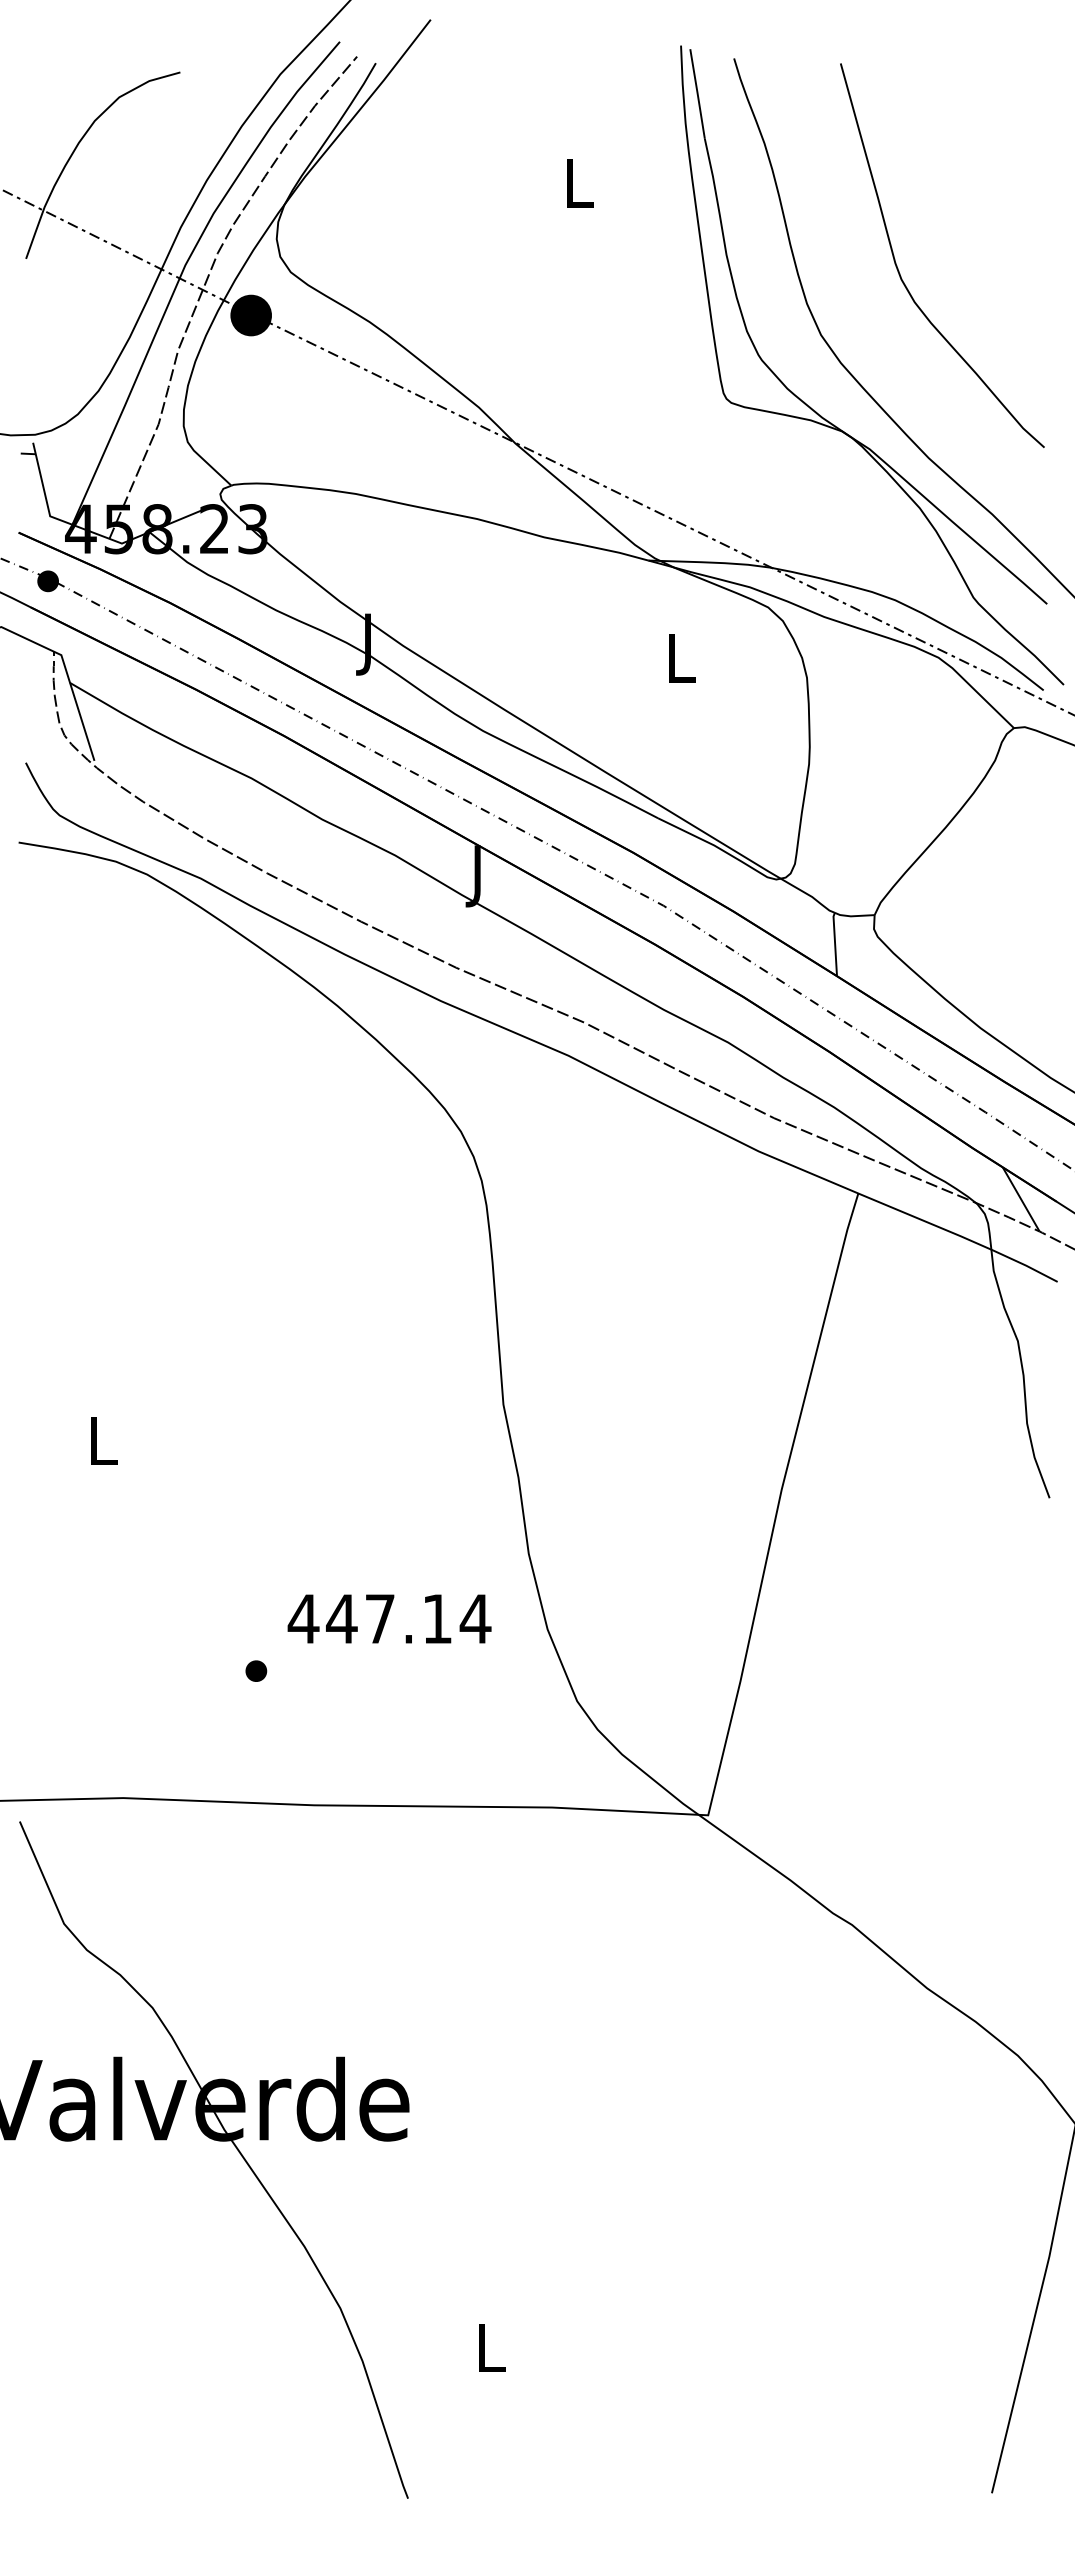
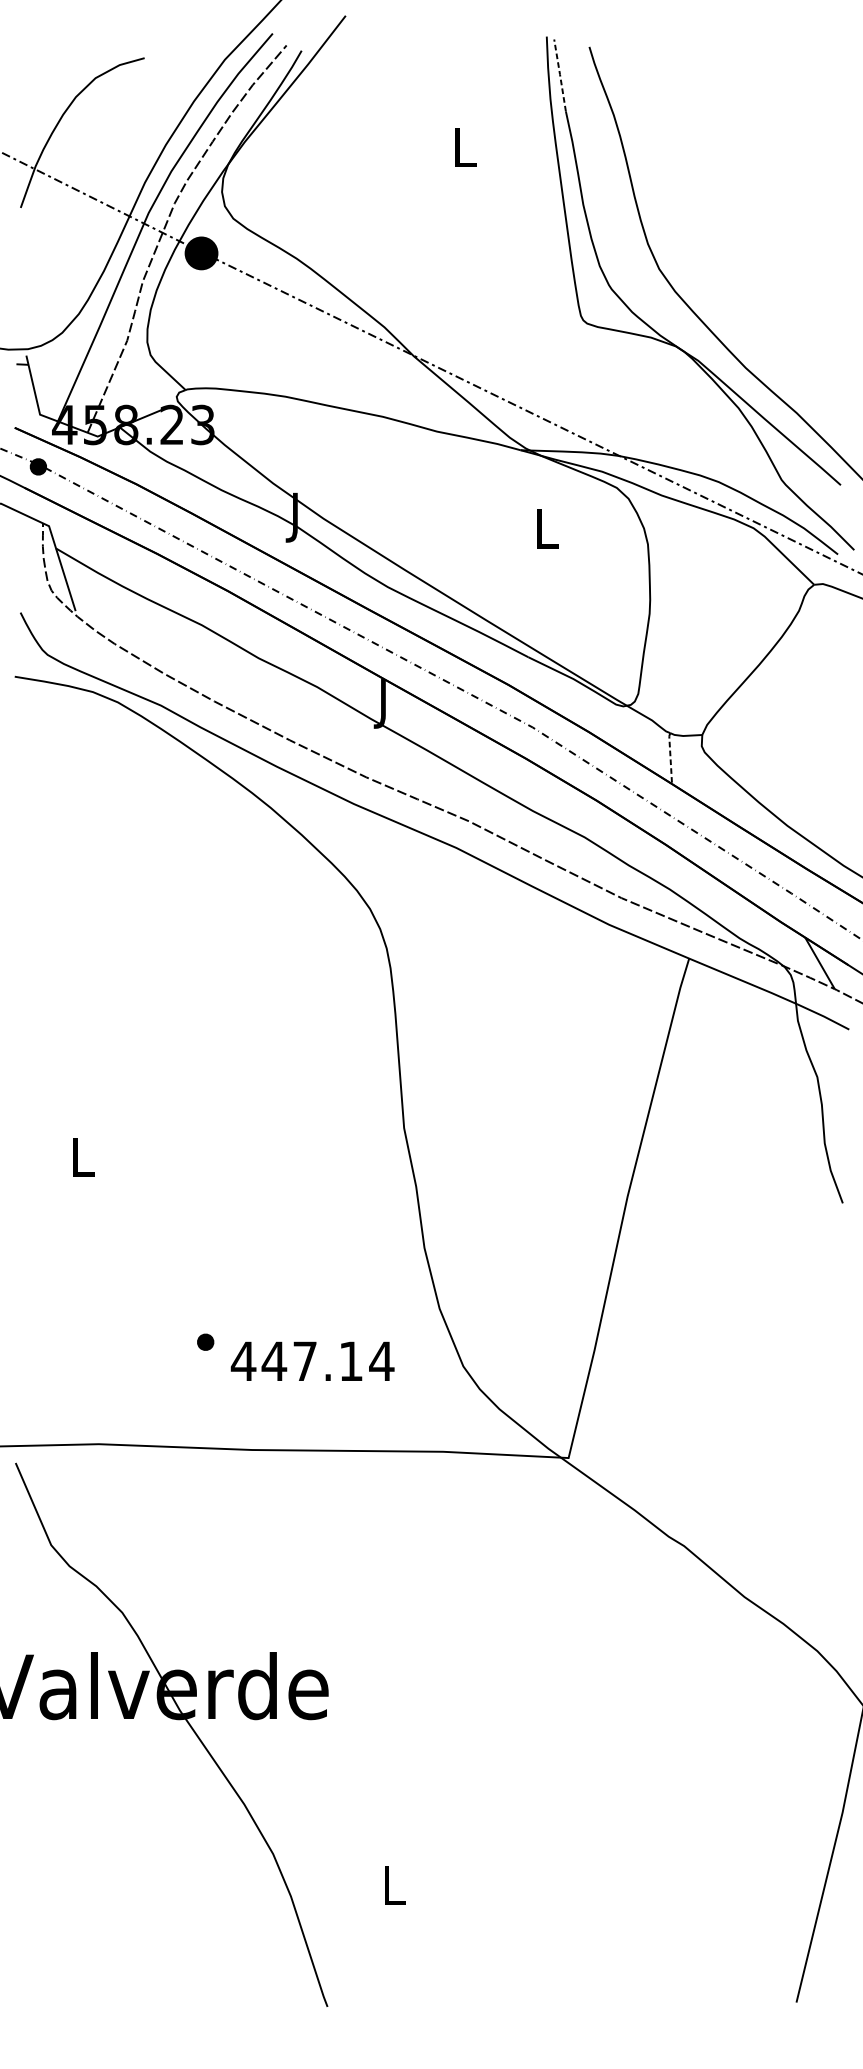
line: (697, 92) -> (560, 74), solid -> dashed
curve: (899, 270) -> (722, 217), removed
line: (835, 944) -> (670, 758), solid -> dashed
text: (389, 1618) -> (312, 1361), moved

